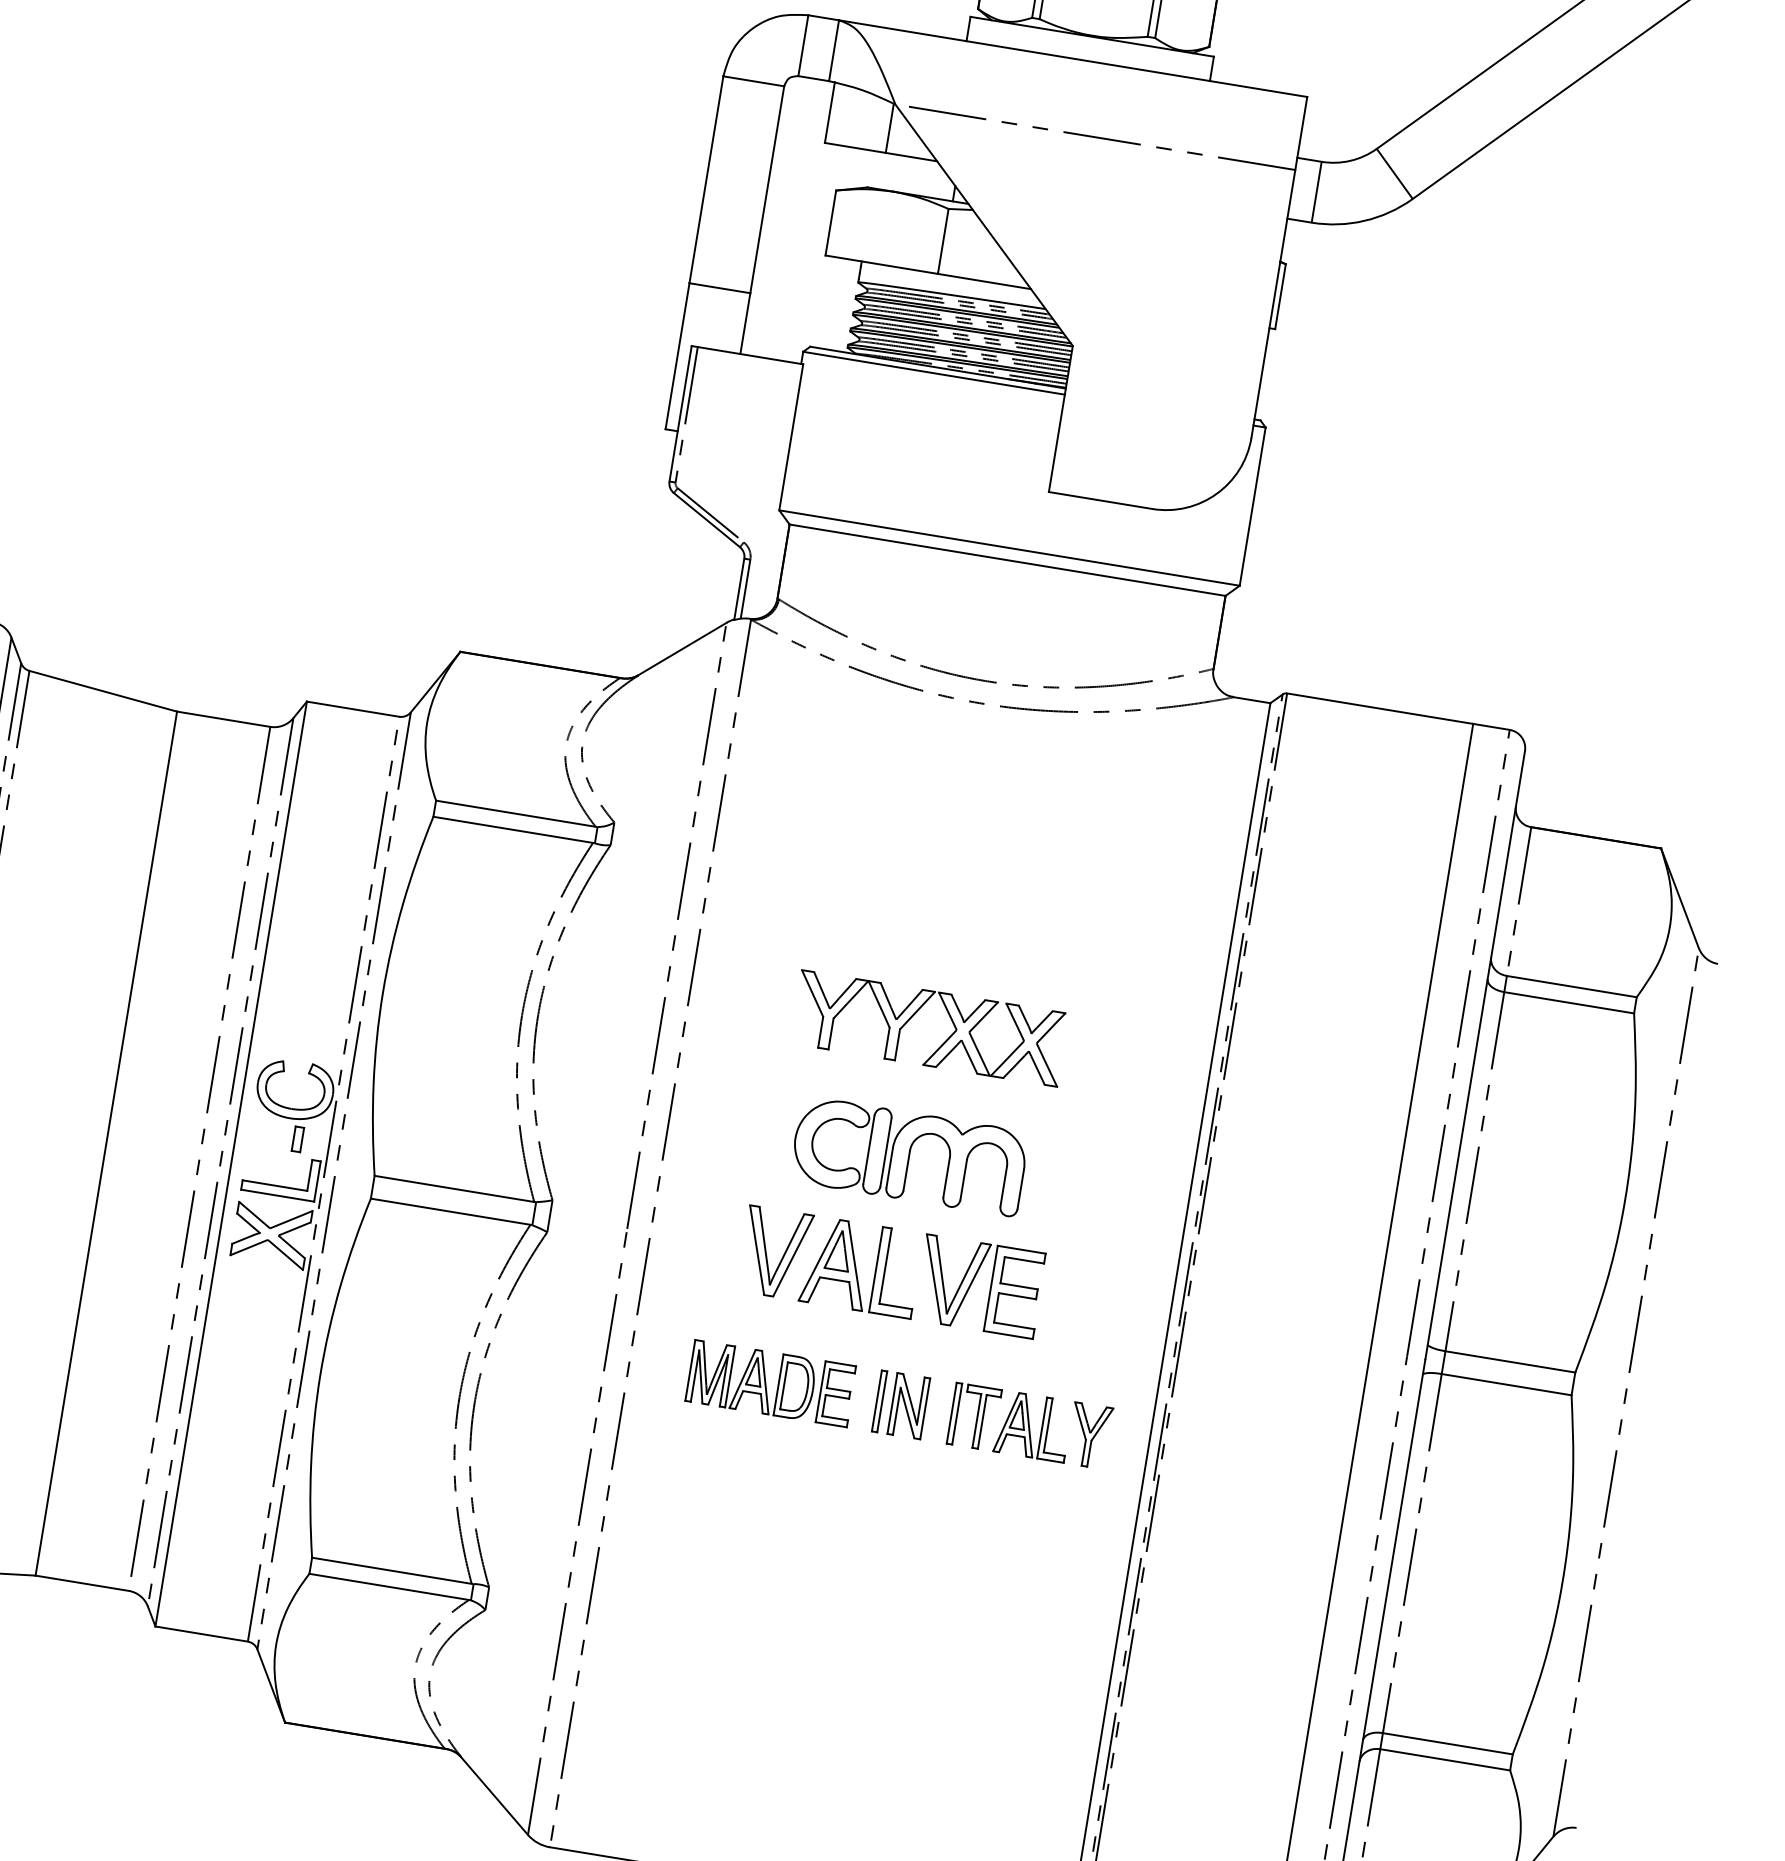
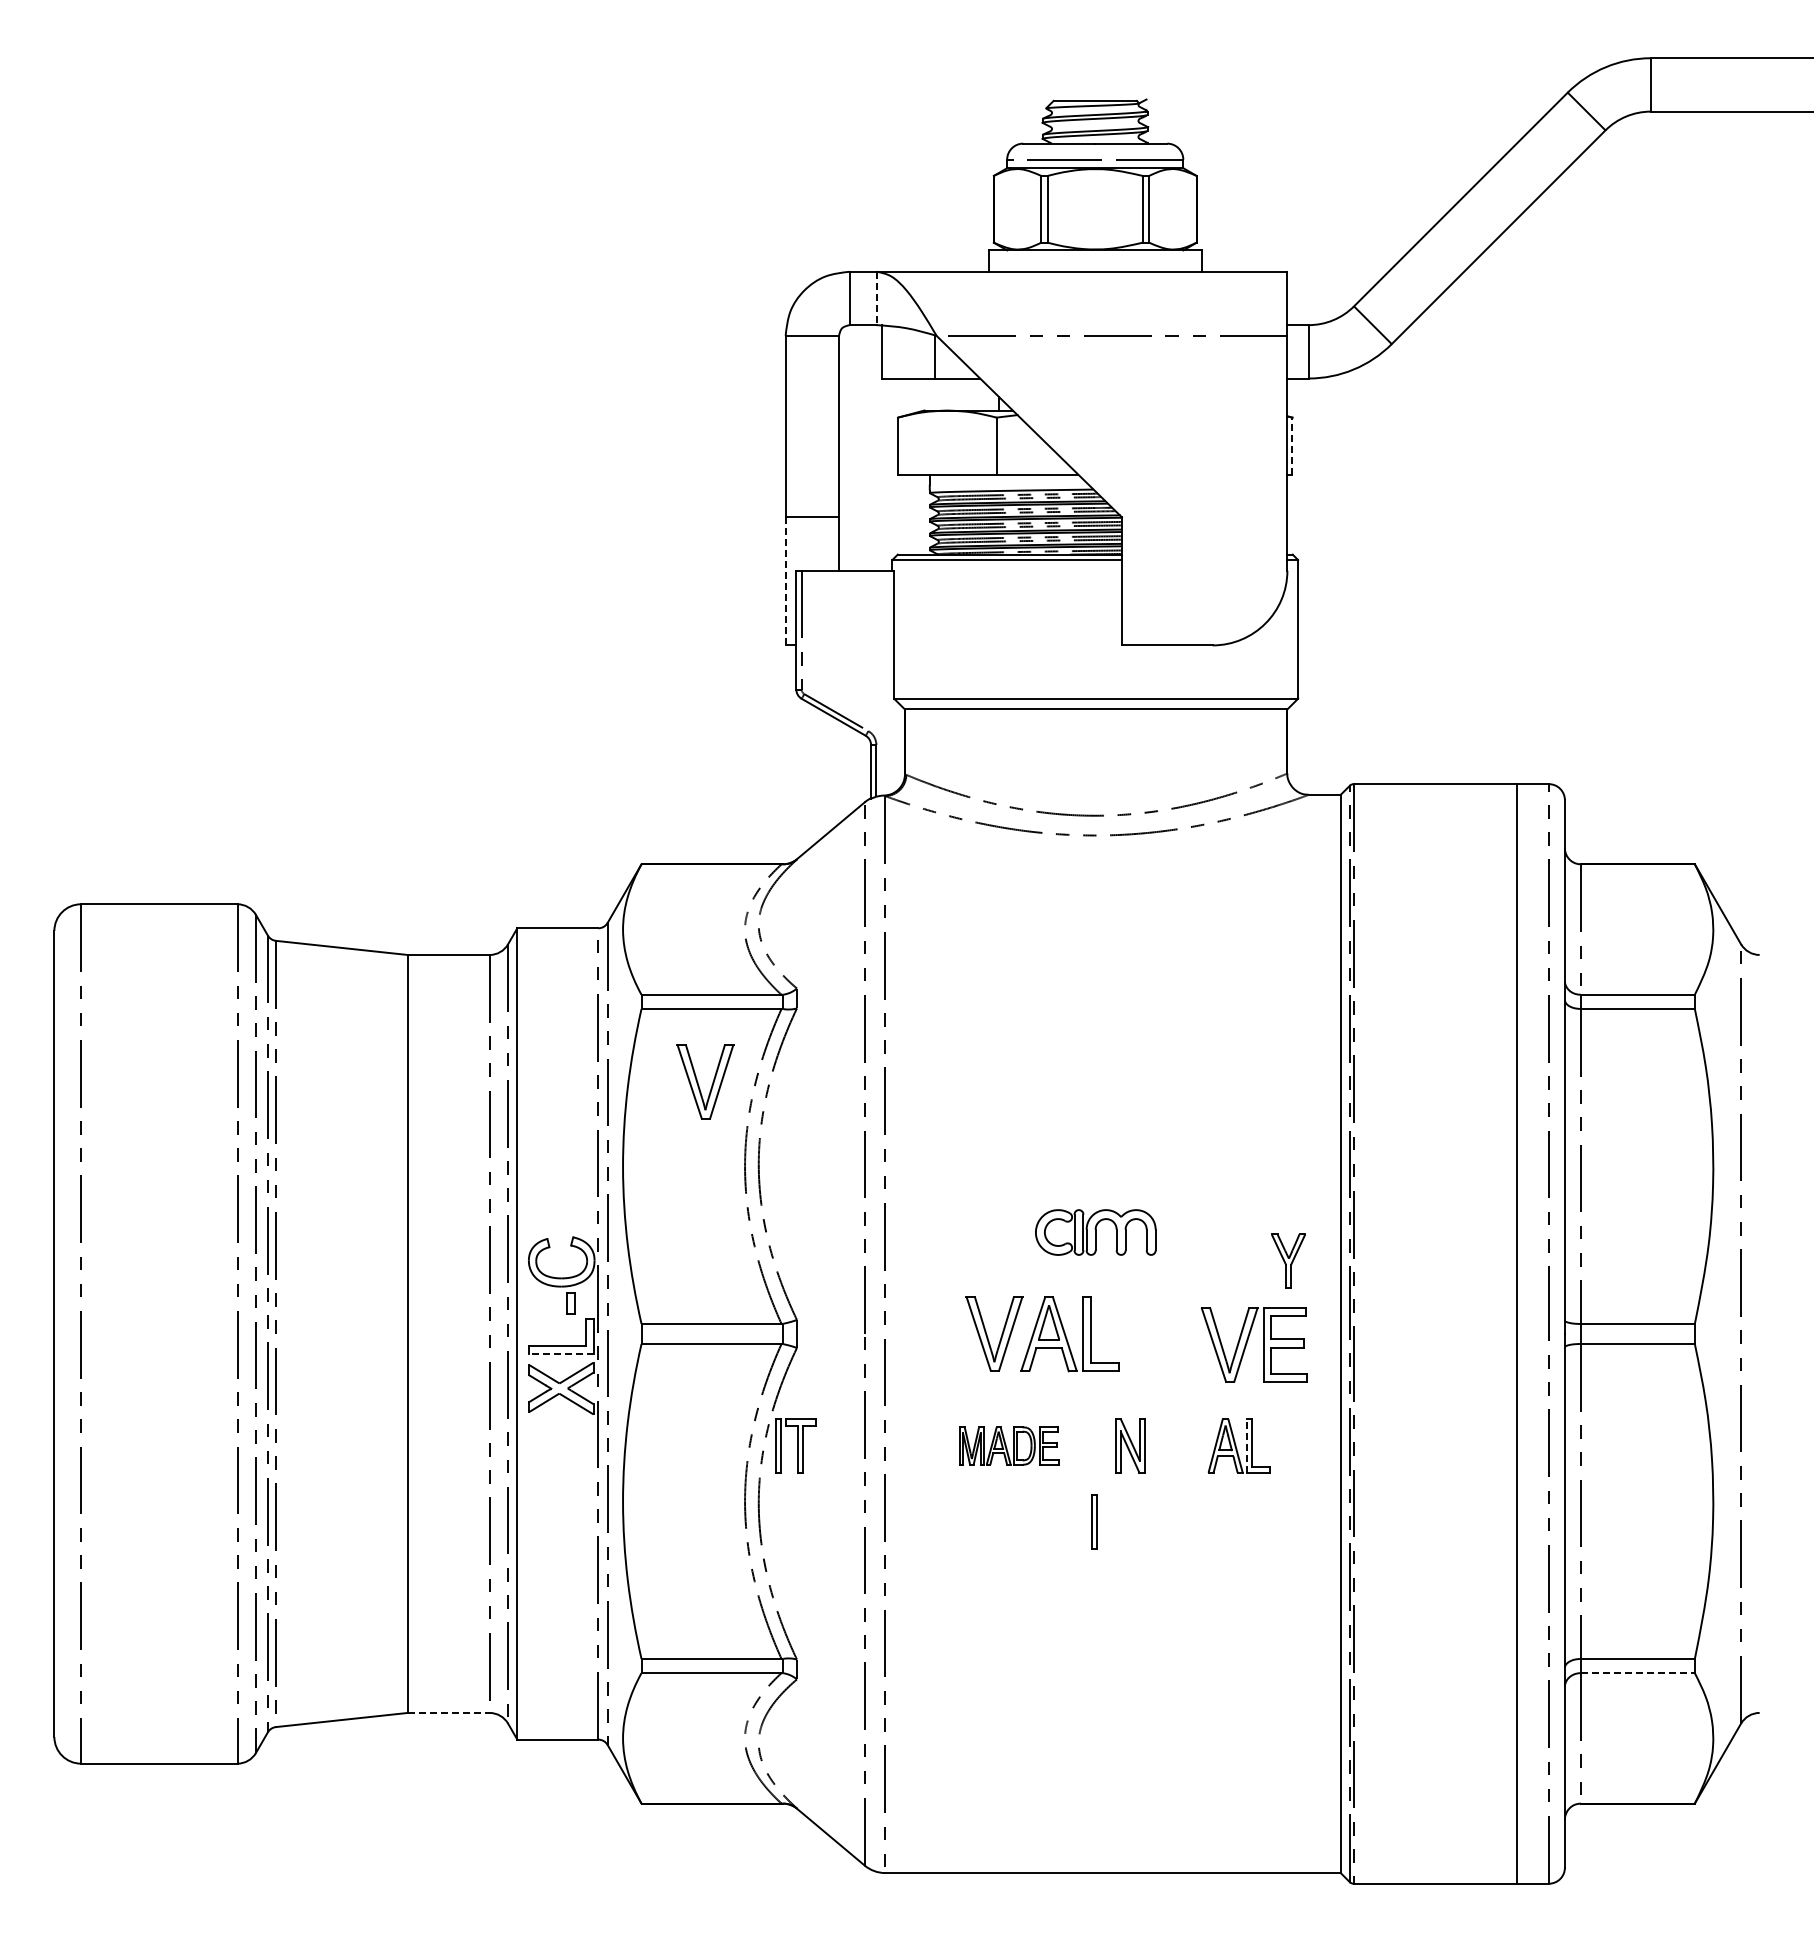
line: (833, 50) -> (876, 298), solid -> dashed
line: (1280, 295) -> (1292, 445), solid -> dashed
line: (677, 355) -> (785, 580), solid -> dashed
part: (500, 912) -> (712, 1081), added
part: (914, 1015) -> (1080, 1111), removed
part: (909, 1156) -> (1095, 1232), size x0.6
line: (276, 1195) -> (560, 1354), solid -> dashed
part: (972, 1283) -> (1247, 1343), moved
part: (770, 1382) -> (1008, 1445), size x0.7
part: (879, 1400) -> (1094, 1521), moved
part: (974, 1416) -> (795, 1445), moved
line: (1042, 1428) -> (1247, 1446), solid -> dashed
part: (1089, 1435) -> (1288, 1260), moved
line: (82, 1582) -> (448, 1712), solid -> dashed
line: (1444, 1760) -> (1637, 1673), solid -> dashed

